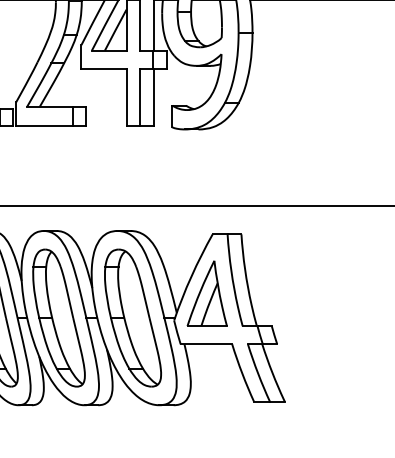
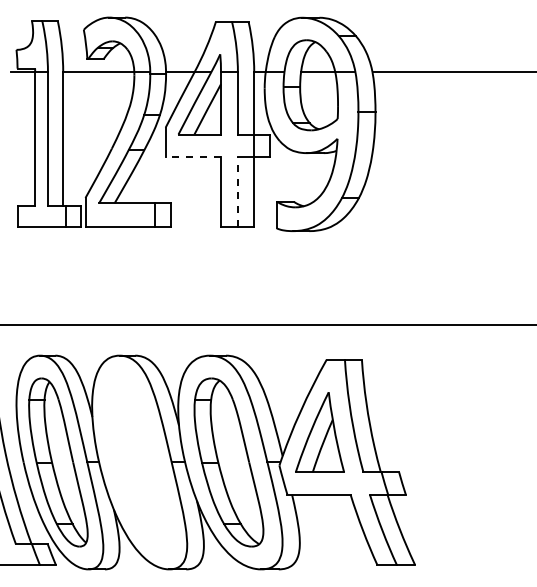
line: (104, 68) -> (193, 156), solid -> dashed
line: (139, 97) -> (237, 191), solid -> dashed
part: (58, 318) -> (137, 462), removed

